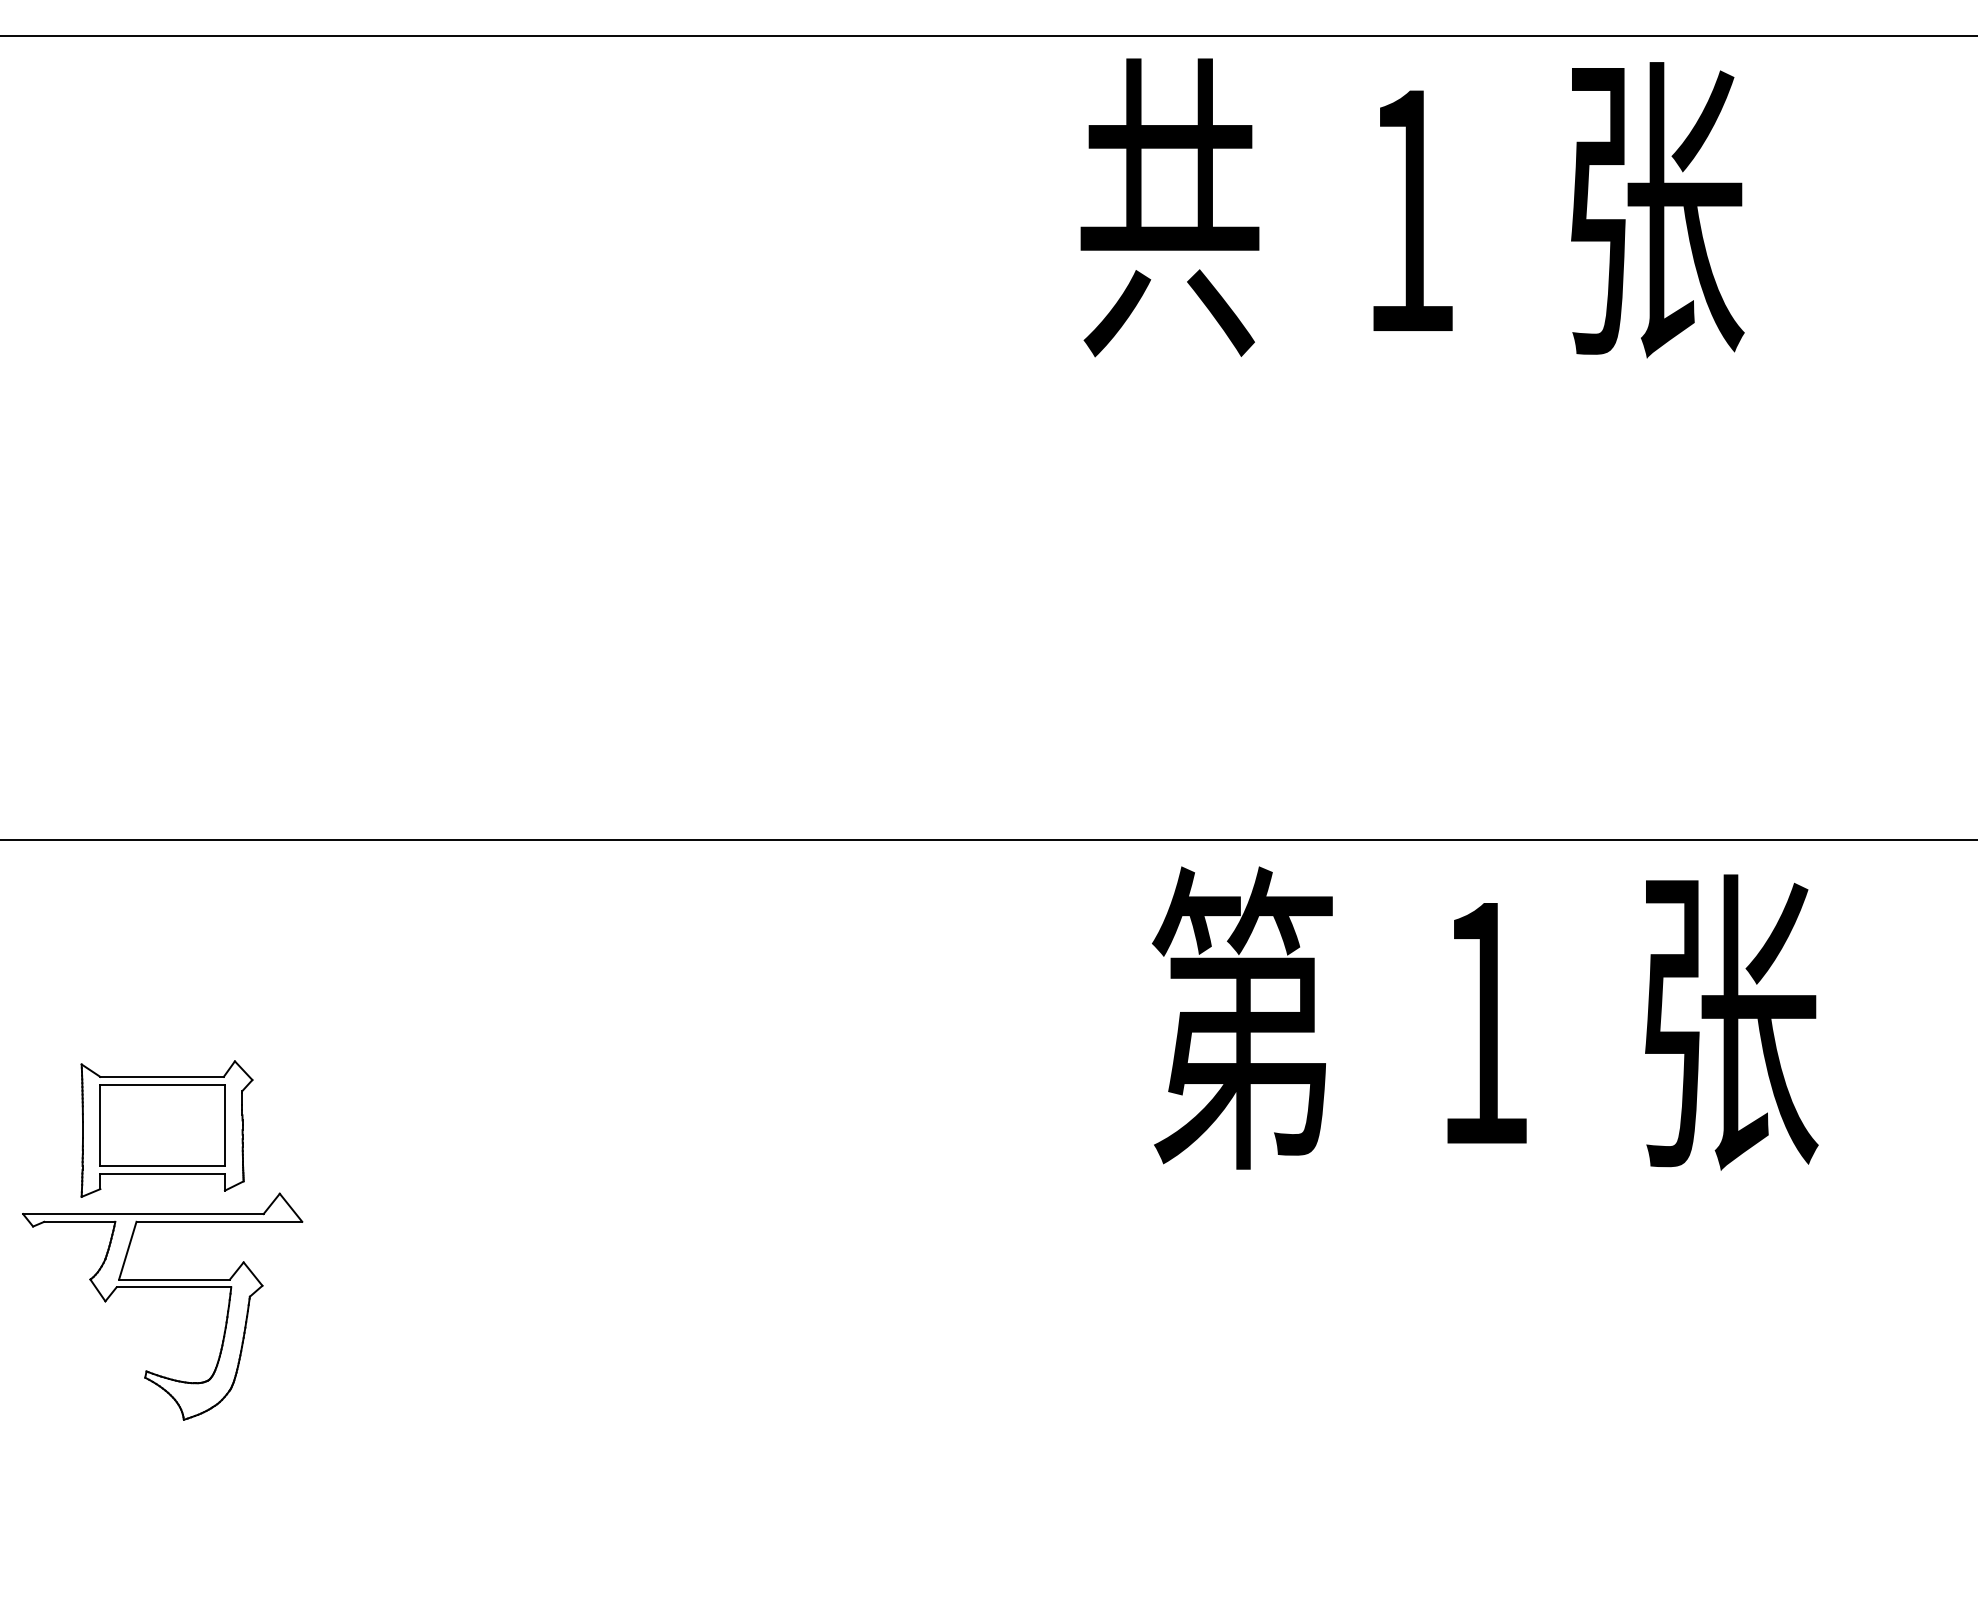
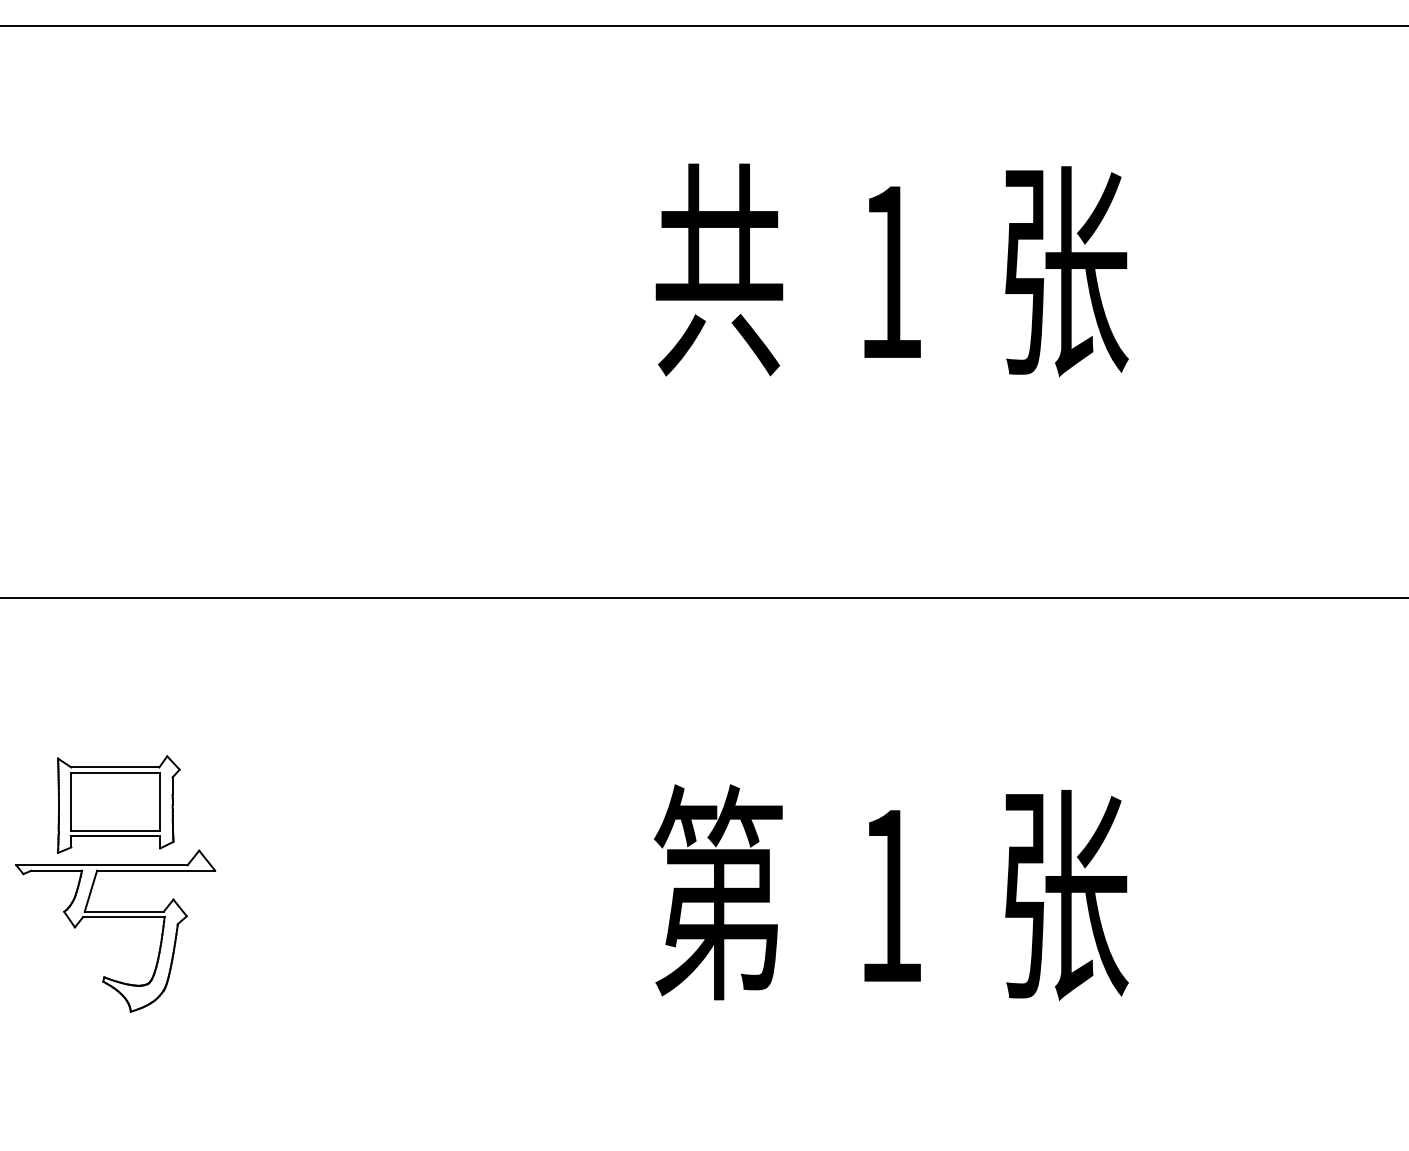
text: (1412, 208) -> (892, 270), moved
text: (1485, 1018) -> (891, 892), moved

